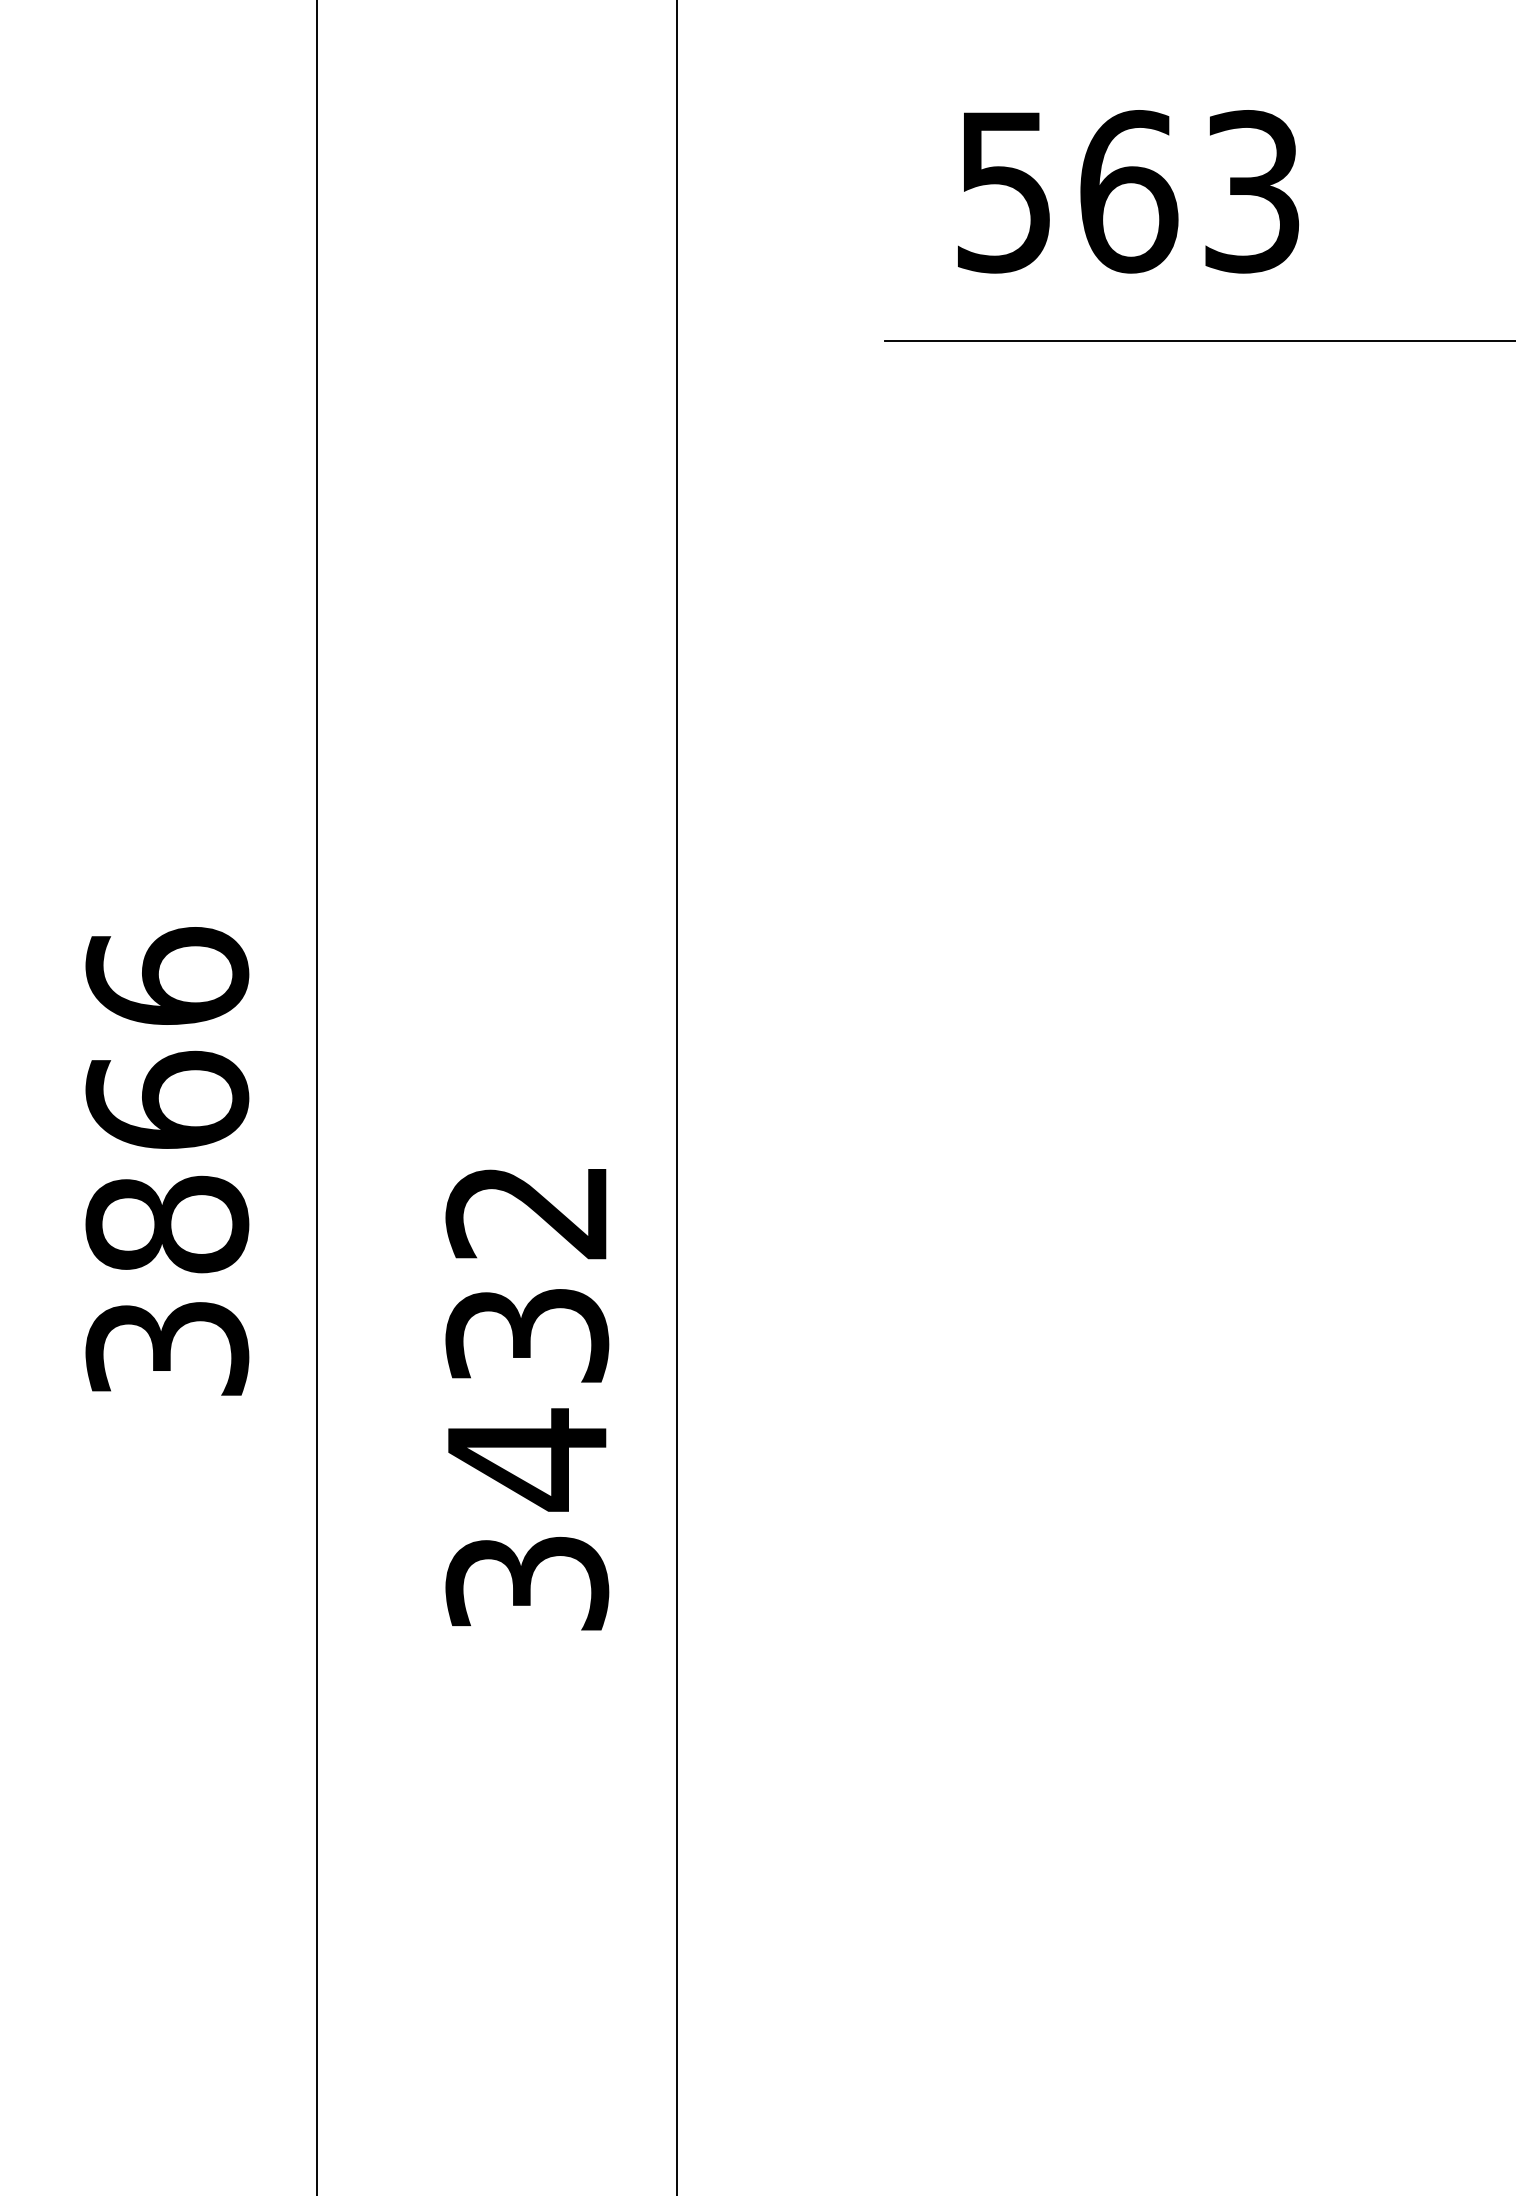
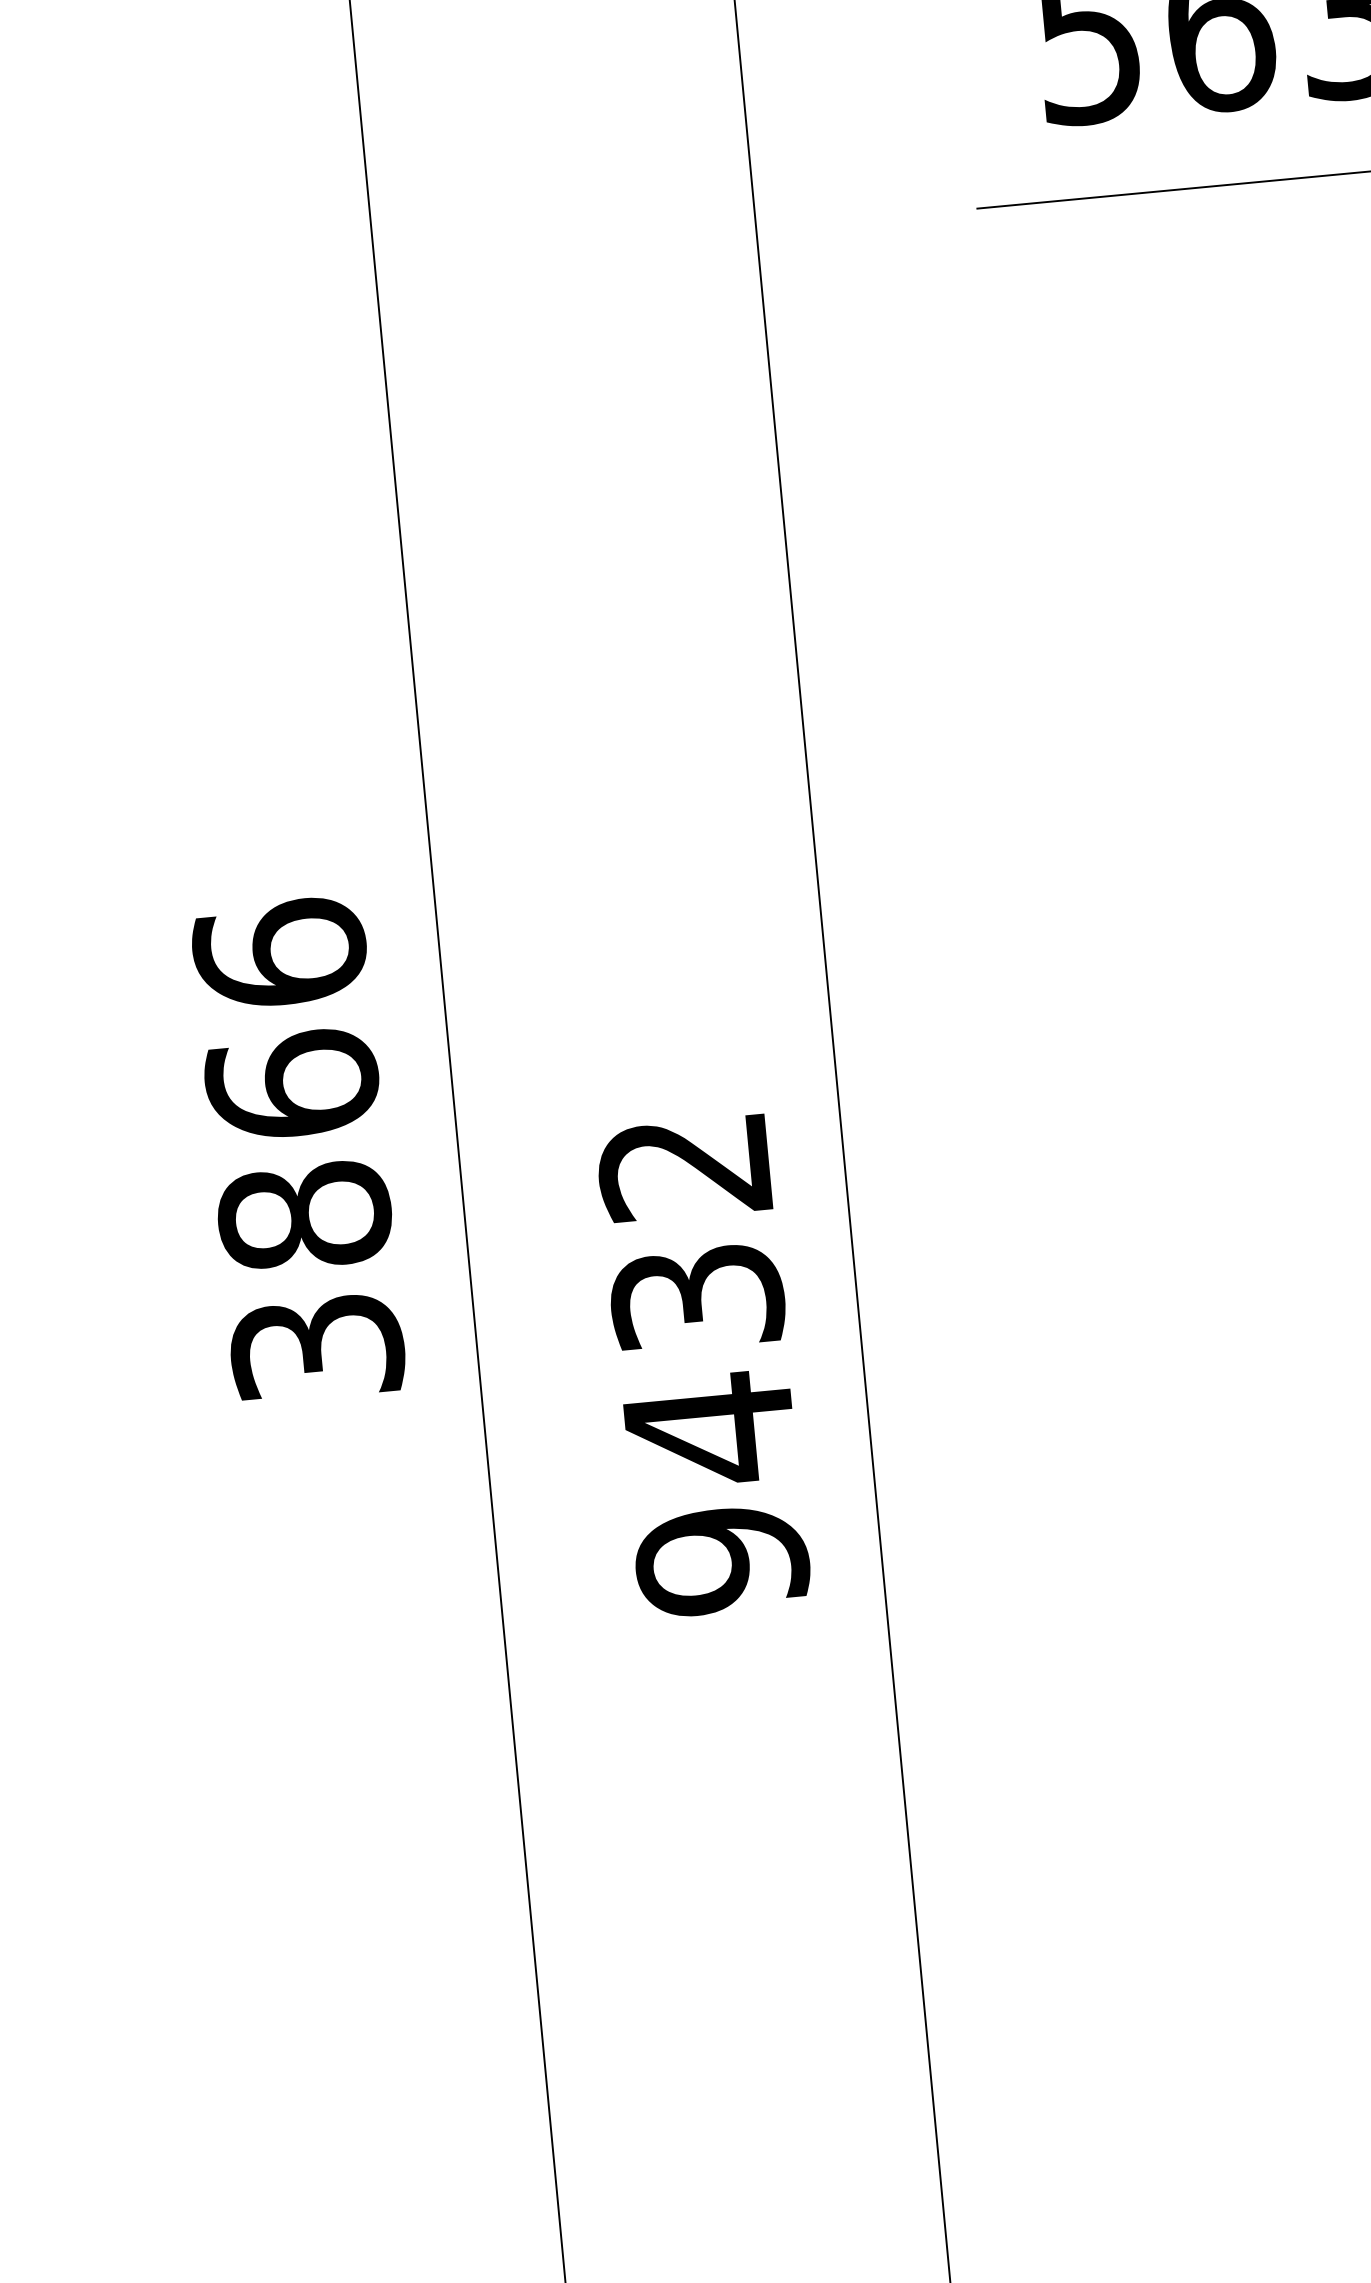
text: (527, 1583) -> (722, 1560), 3432 -> 9432

